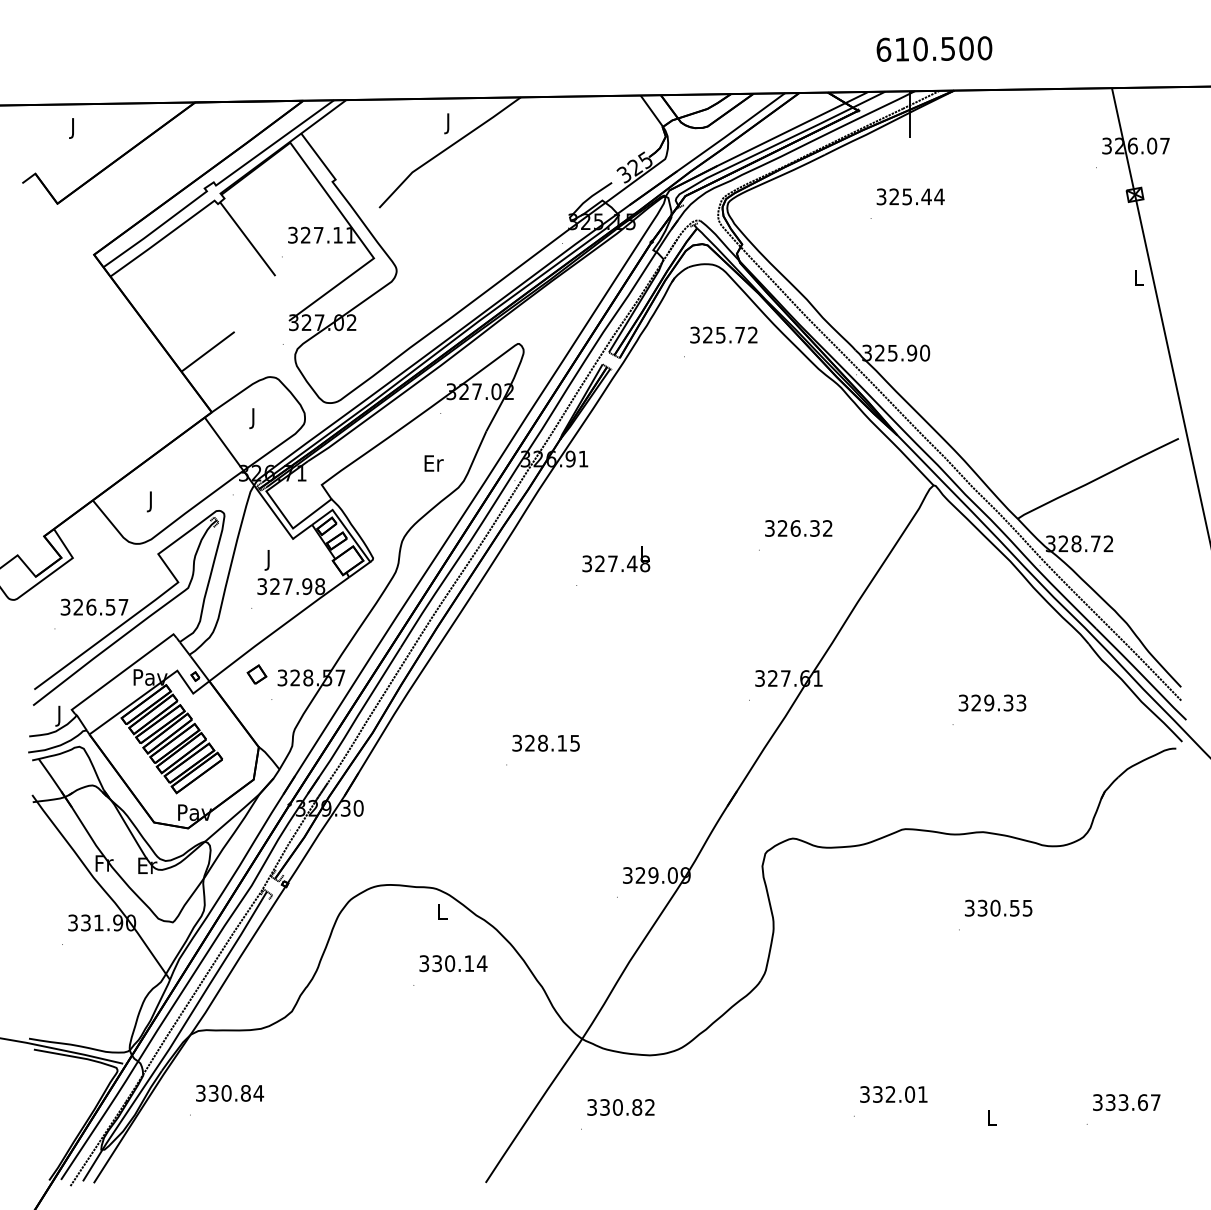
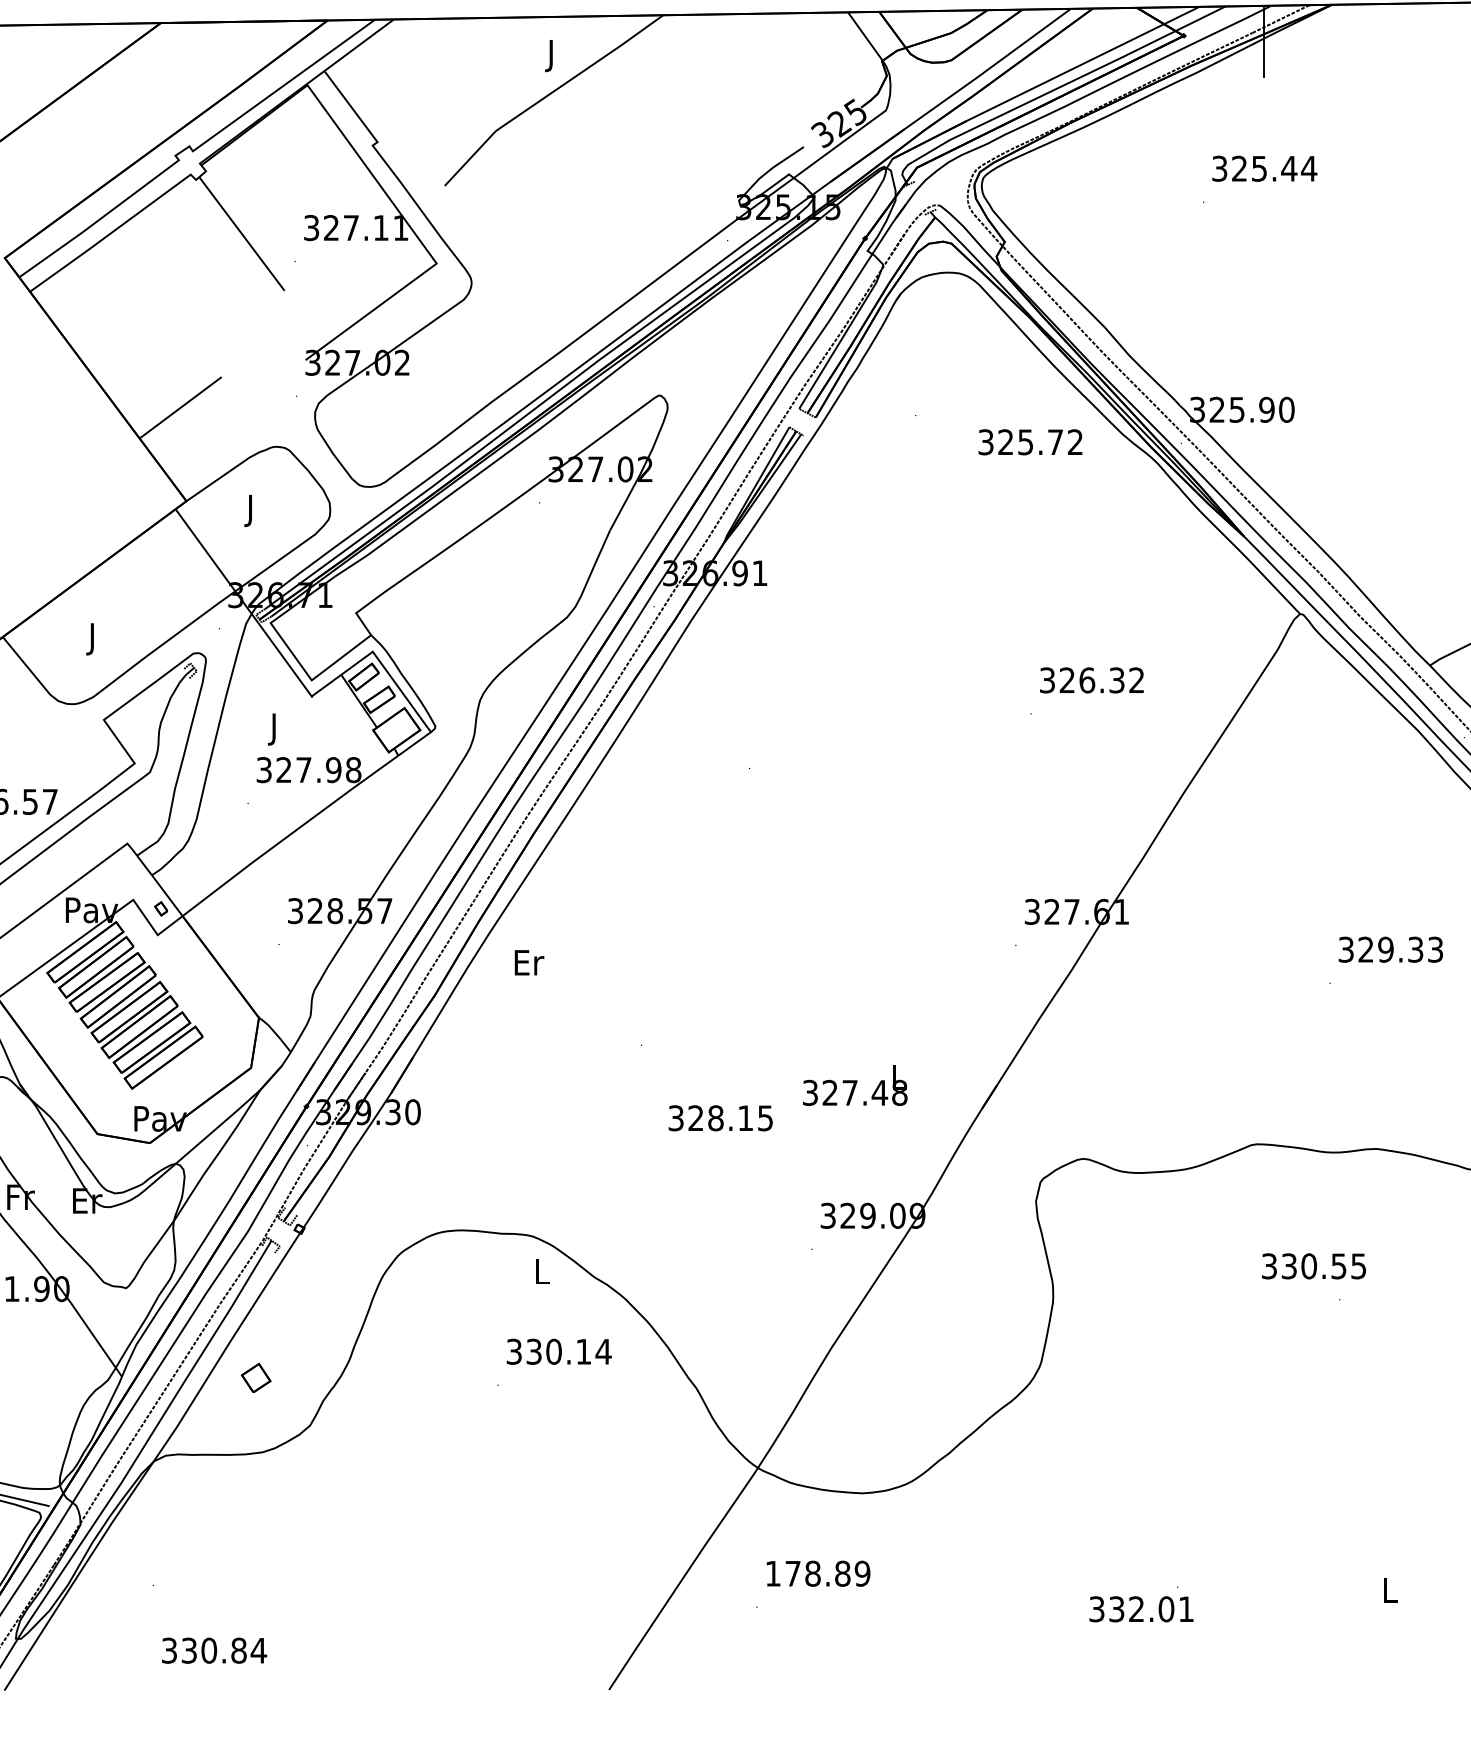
text: (723, 334) -> (1029, 441), moved
text: (433, 463) -> (528, 962), moved
text: (616, 559) -> (855, 1086), moved
part: (256, 674) -> (255, 1377), moved
text: (545, 742) -> (719, 1117), moved
text: (998, 907) -> (1313, 1265), moved
text: (230, 1093) -> (215, 1650), moved
text: (893, 1094) -> (1141, 1609), moved
text: (621, 1107) -> (818, 1573), 330.82 -> 178.89

